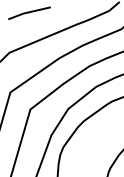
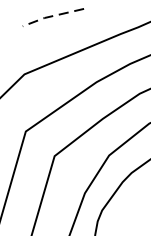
line: (28, 12) -> (51, 16), solid -> dashed

